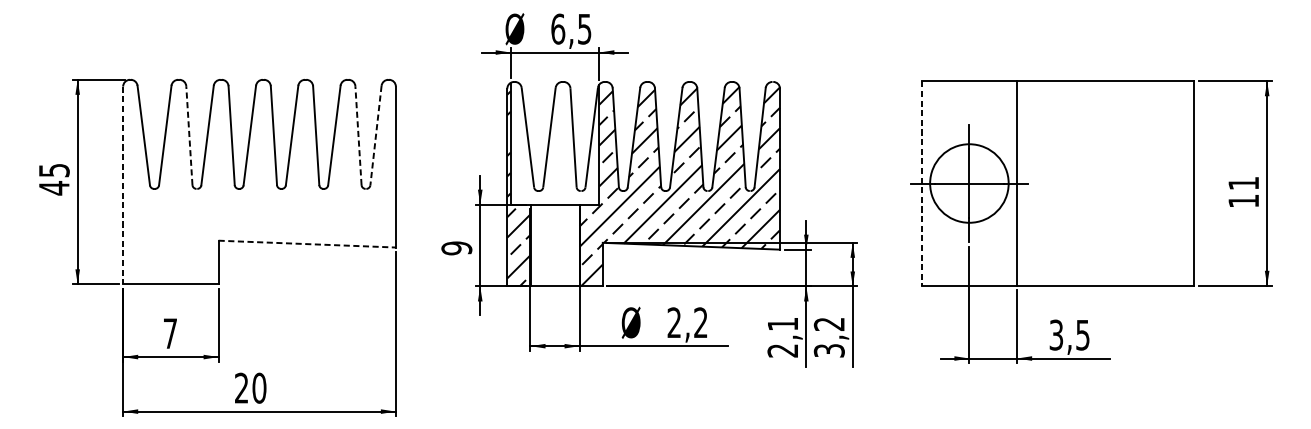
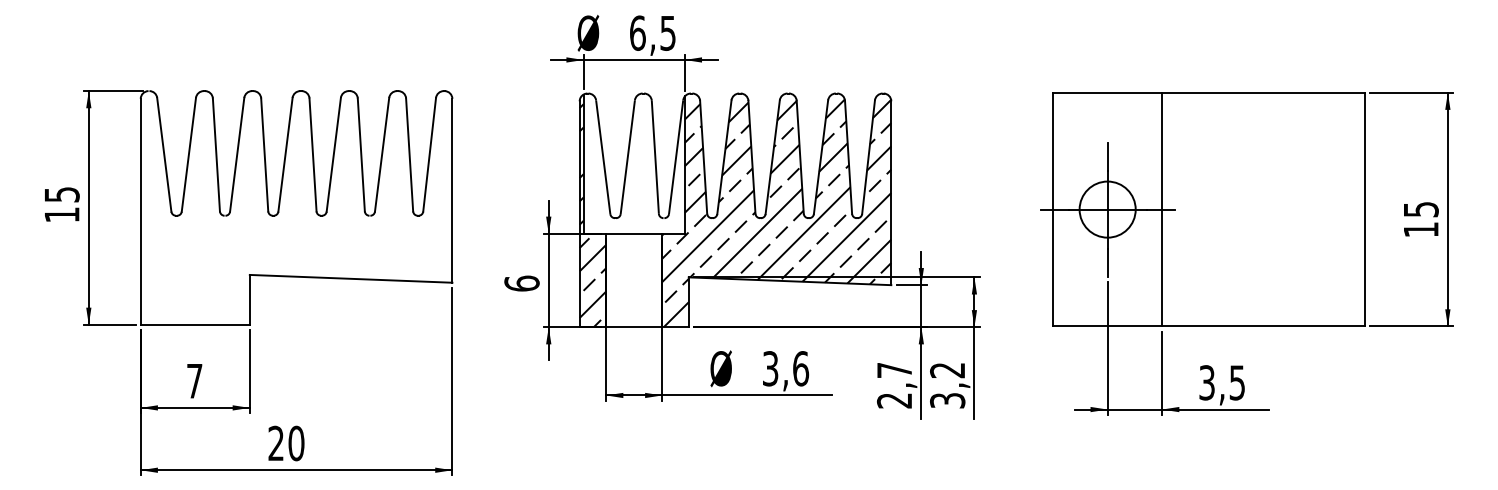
line: (189, 135) -> (216, 154), dashed -> solid
line: (358, 135) -> (409, 154), dashed -> solid
line: (375, 136) -> (429, 155), dashed -> solid
line: (921, 183) -> (1053, 209), dashed -> solid
circle: (969, 183) -> (1107, 209), size x0.62
text: (1244, 183) -> (1421, 209), 11 -> 15
line: (122, 185) -> (140, 211), dashed -> solid
text: (54, 187) -> (62, 214), 45 -> 15
line: (307, 243) -> (351, 278), dashed -> solid
text: (456, 248) -> (521, 283), 9 -> 6
text: (688, 322) -> (786, 368), 2,2 -> 3,6
text: (782, 324) -> (894, 370), 2,1 -> 2,7

